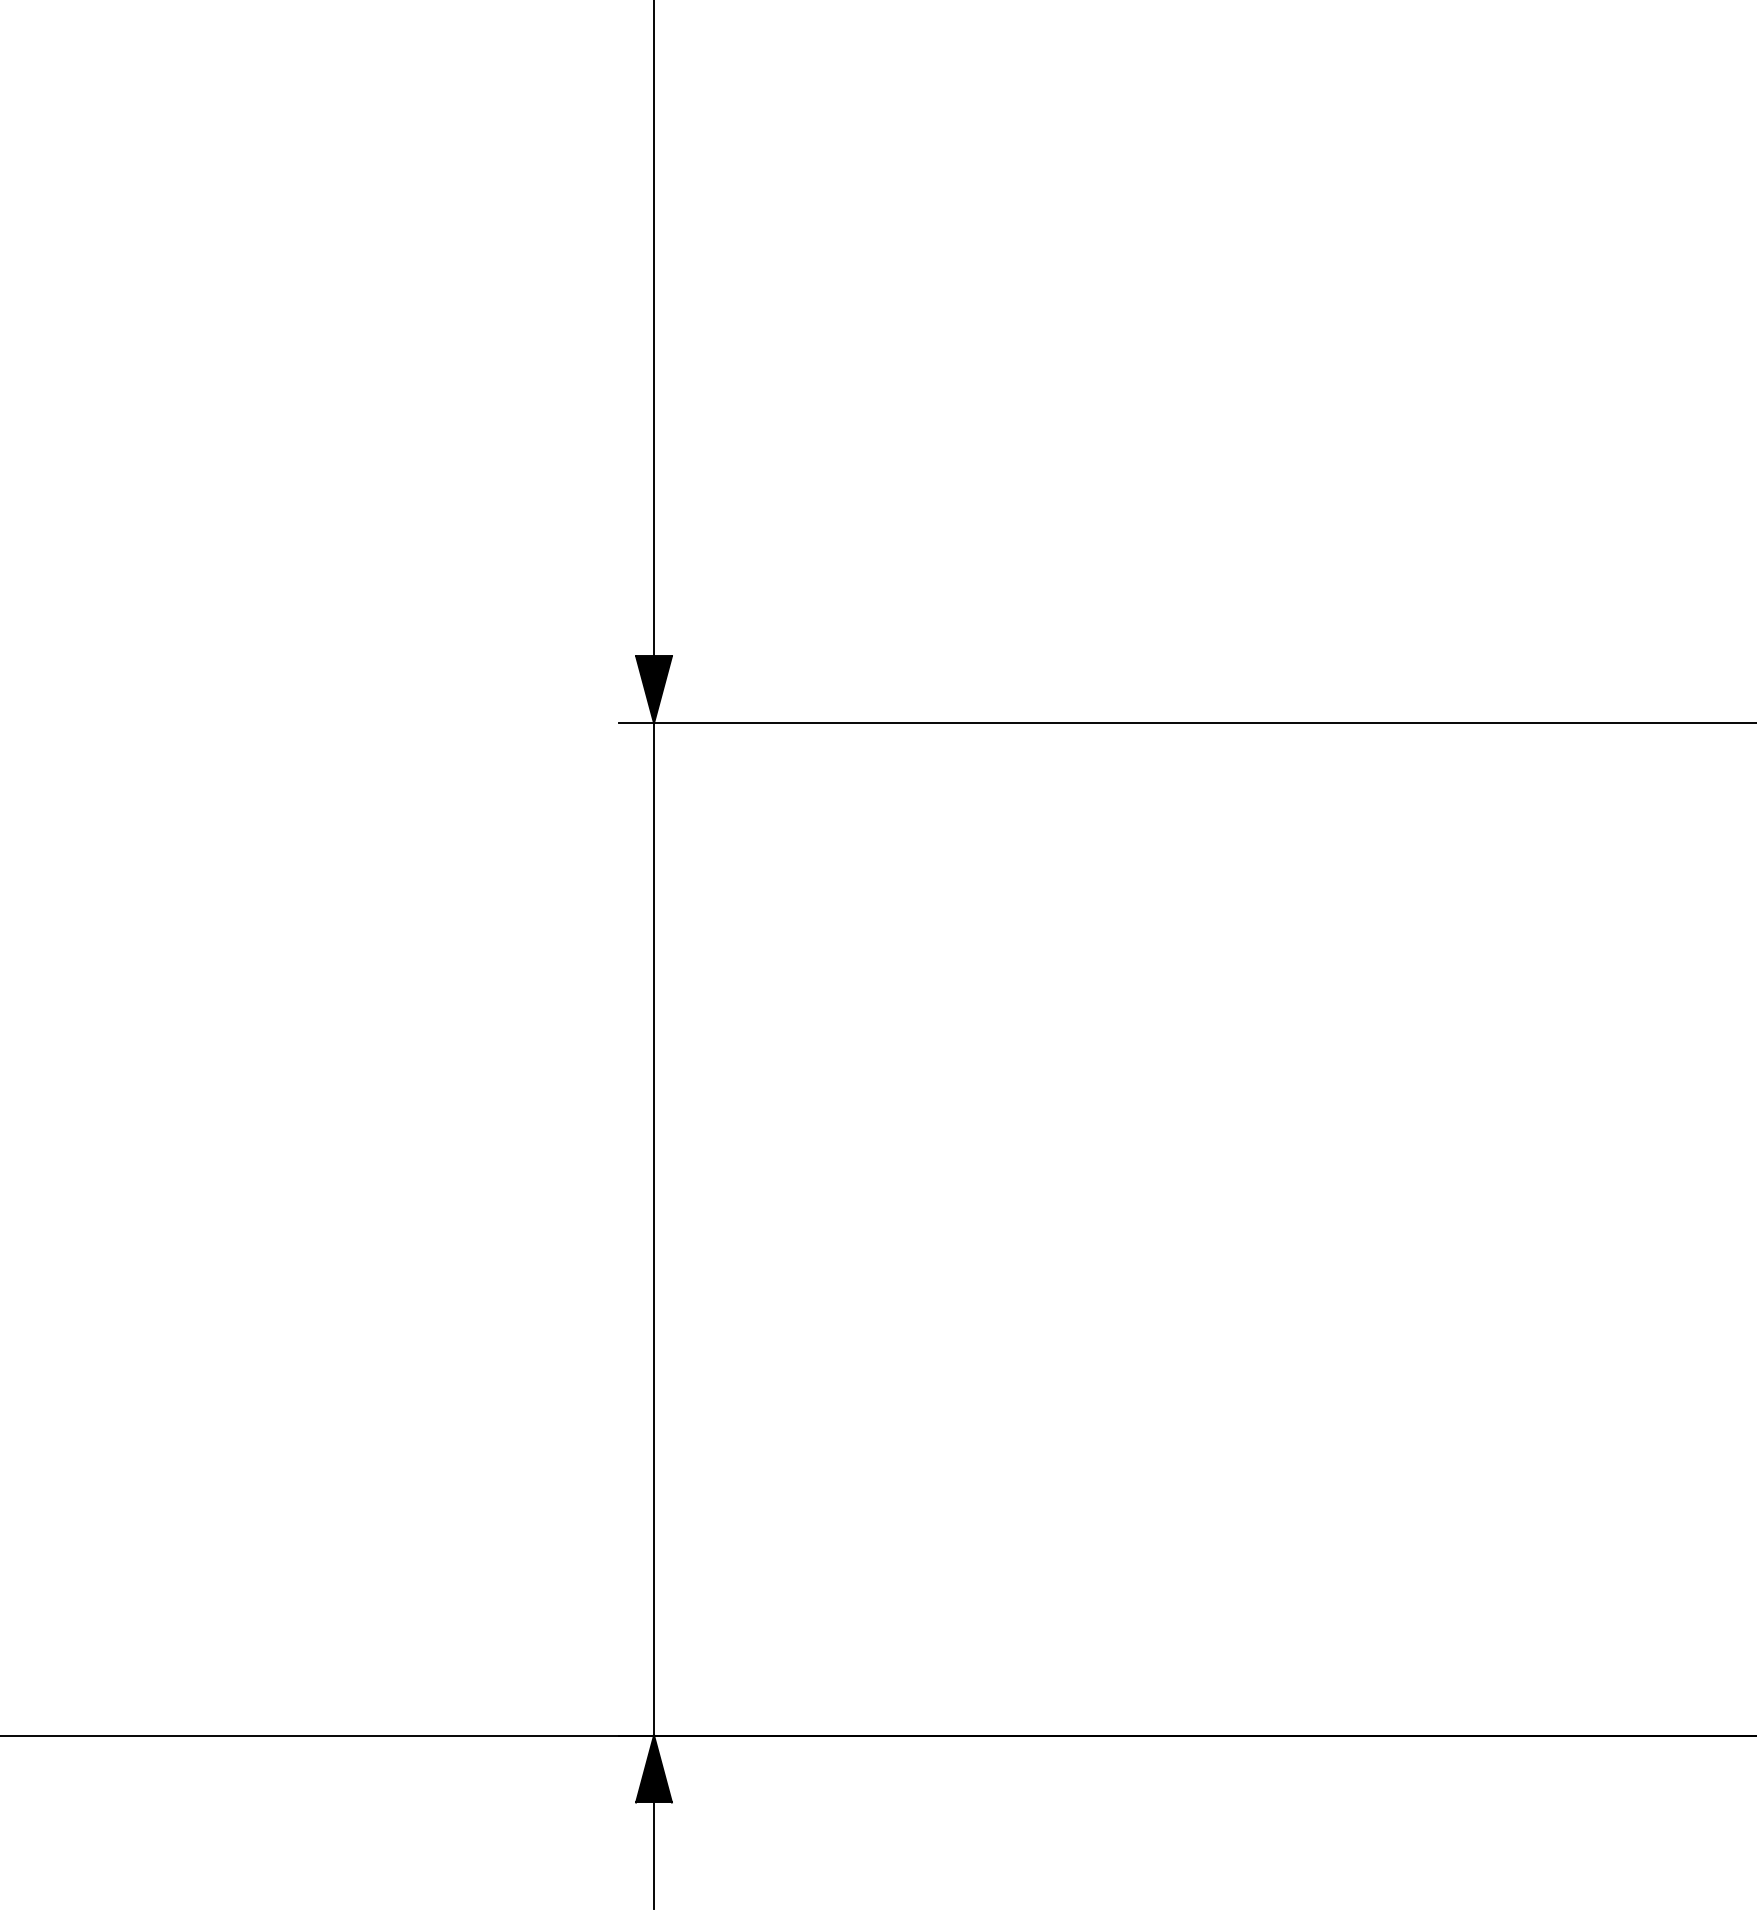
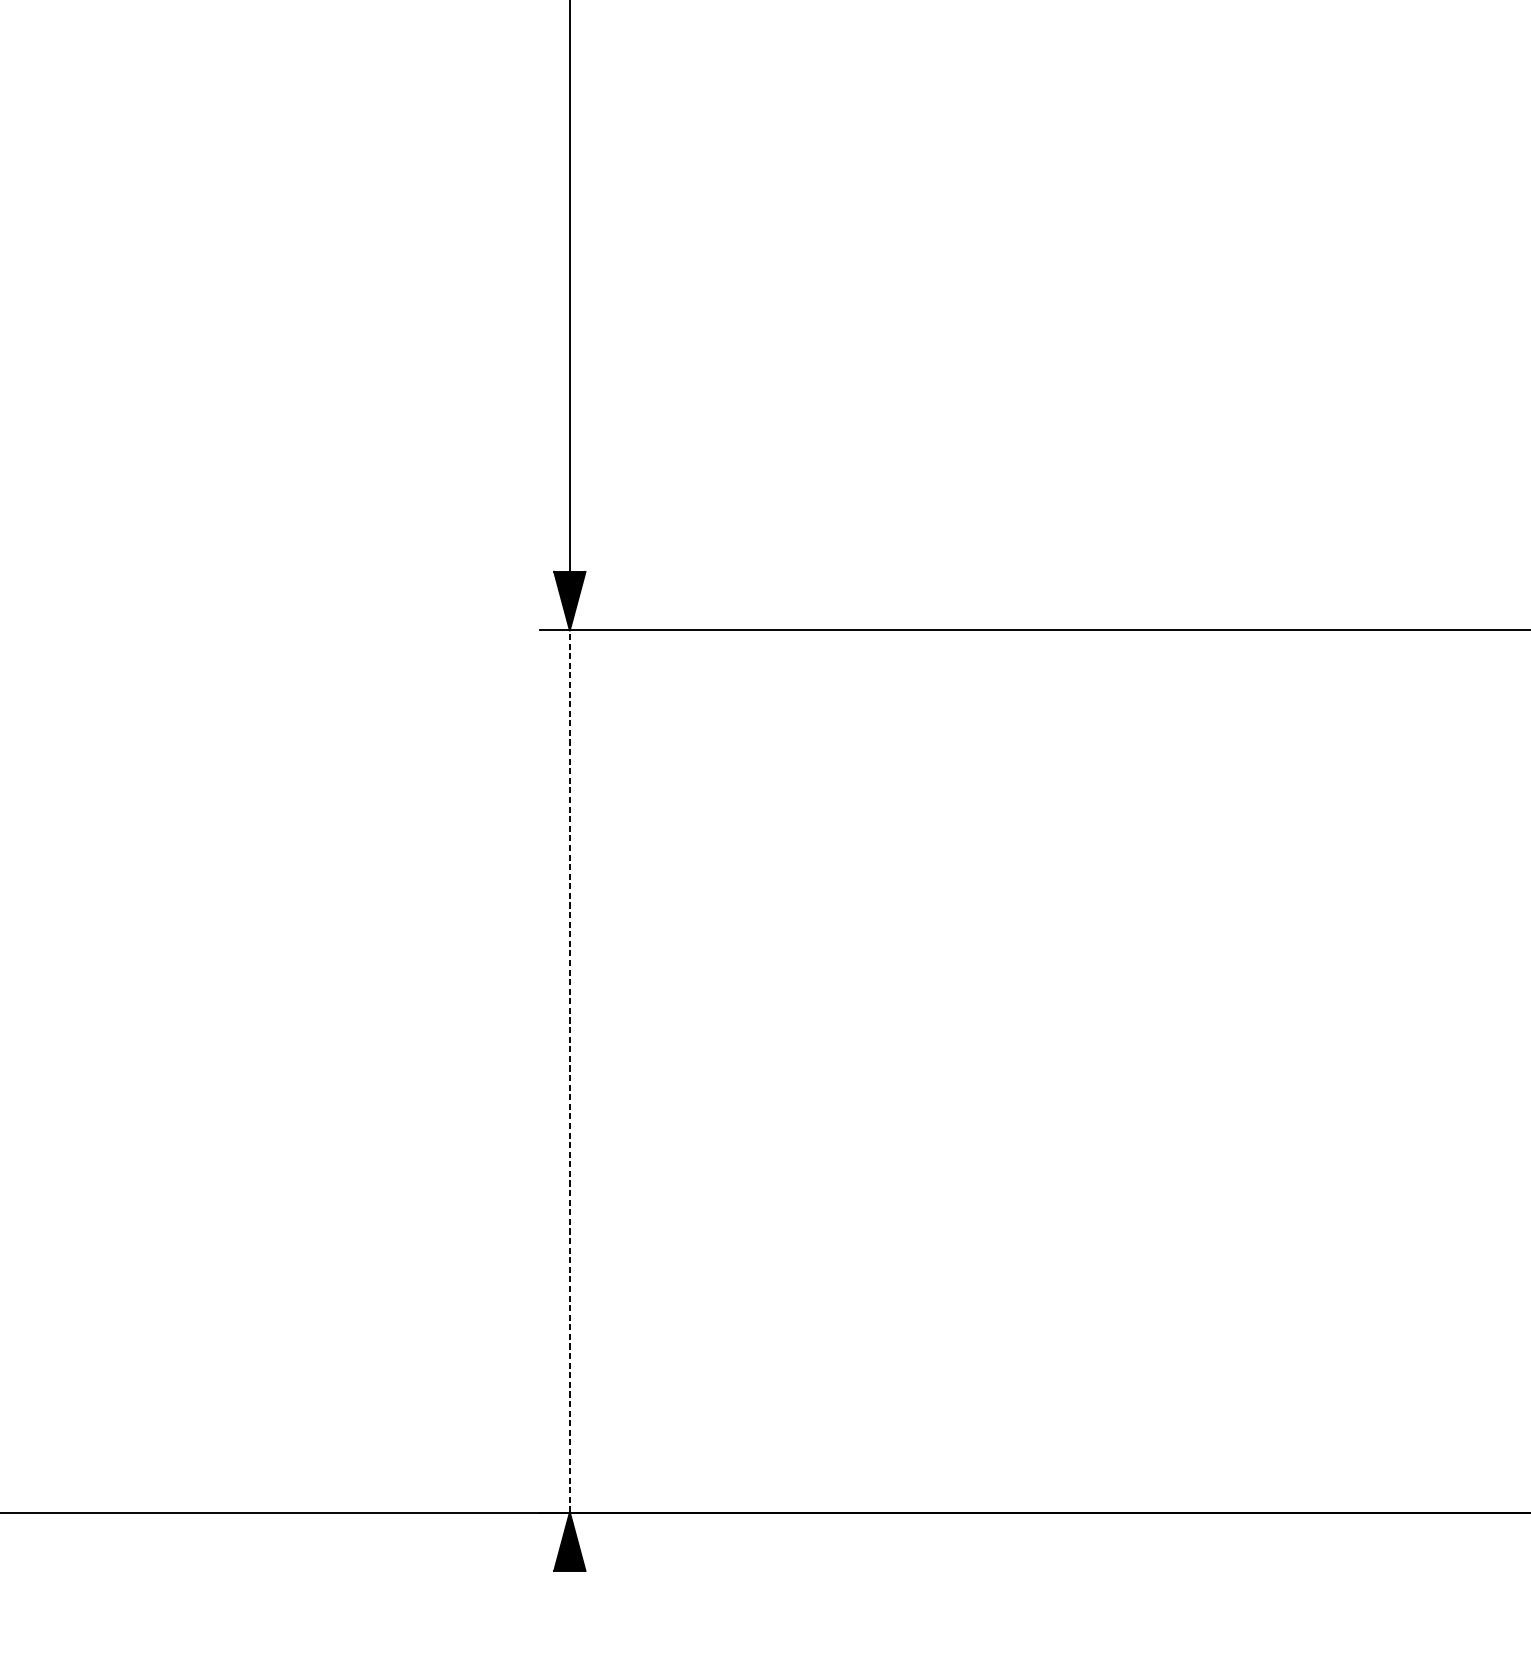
line: (654, 1228) -> (570, 1070), solid -> dashed
line: (654, 1855) -> (570, 1617), removed

